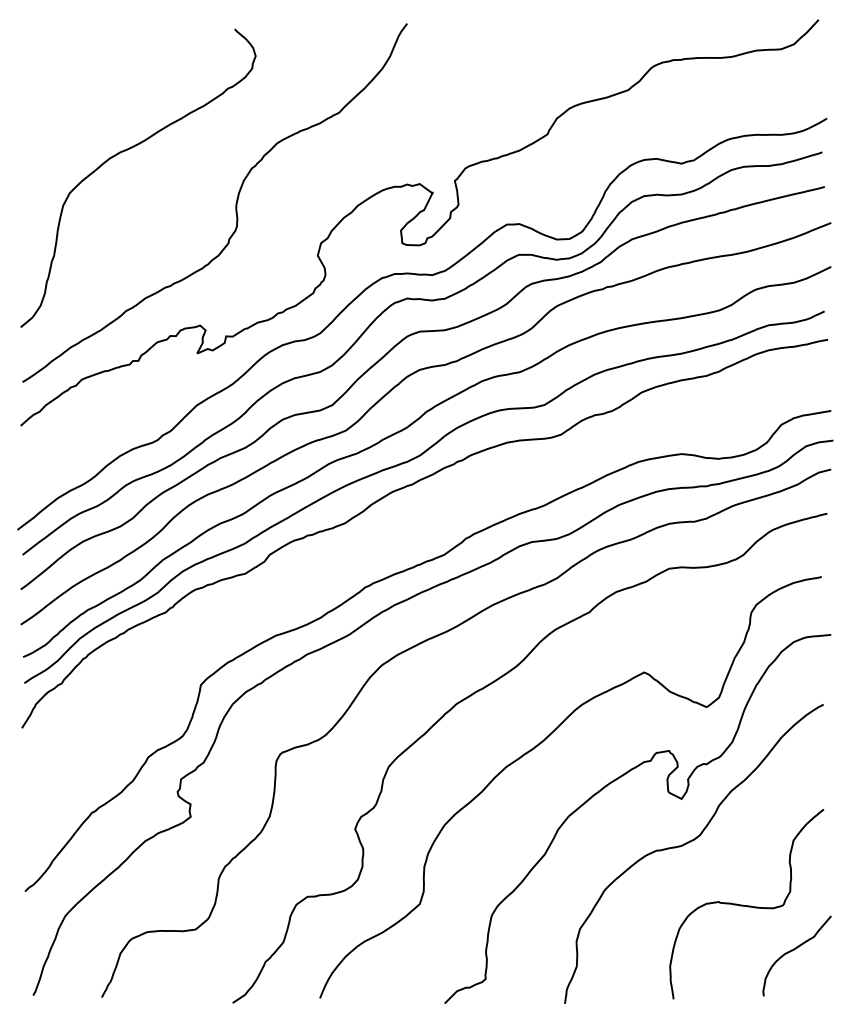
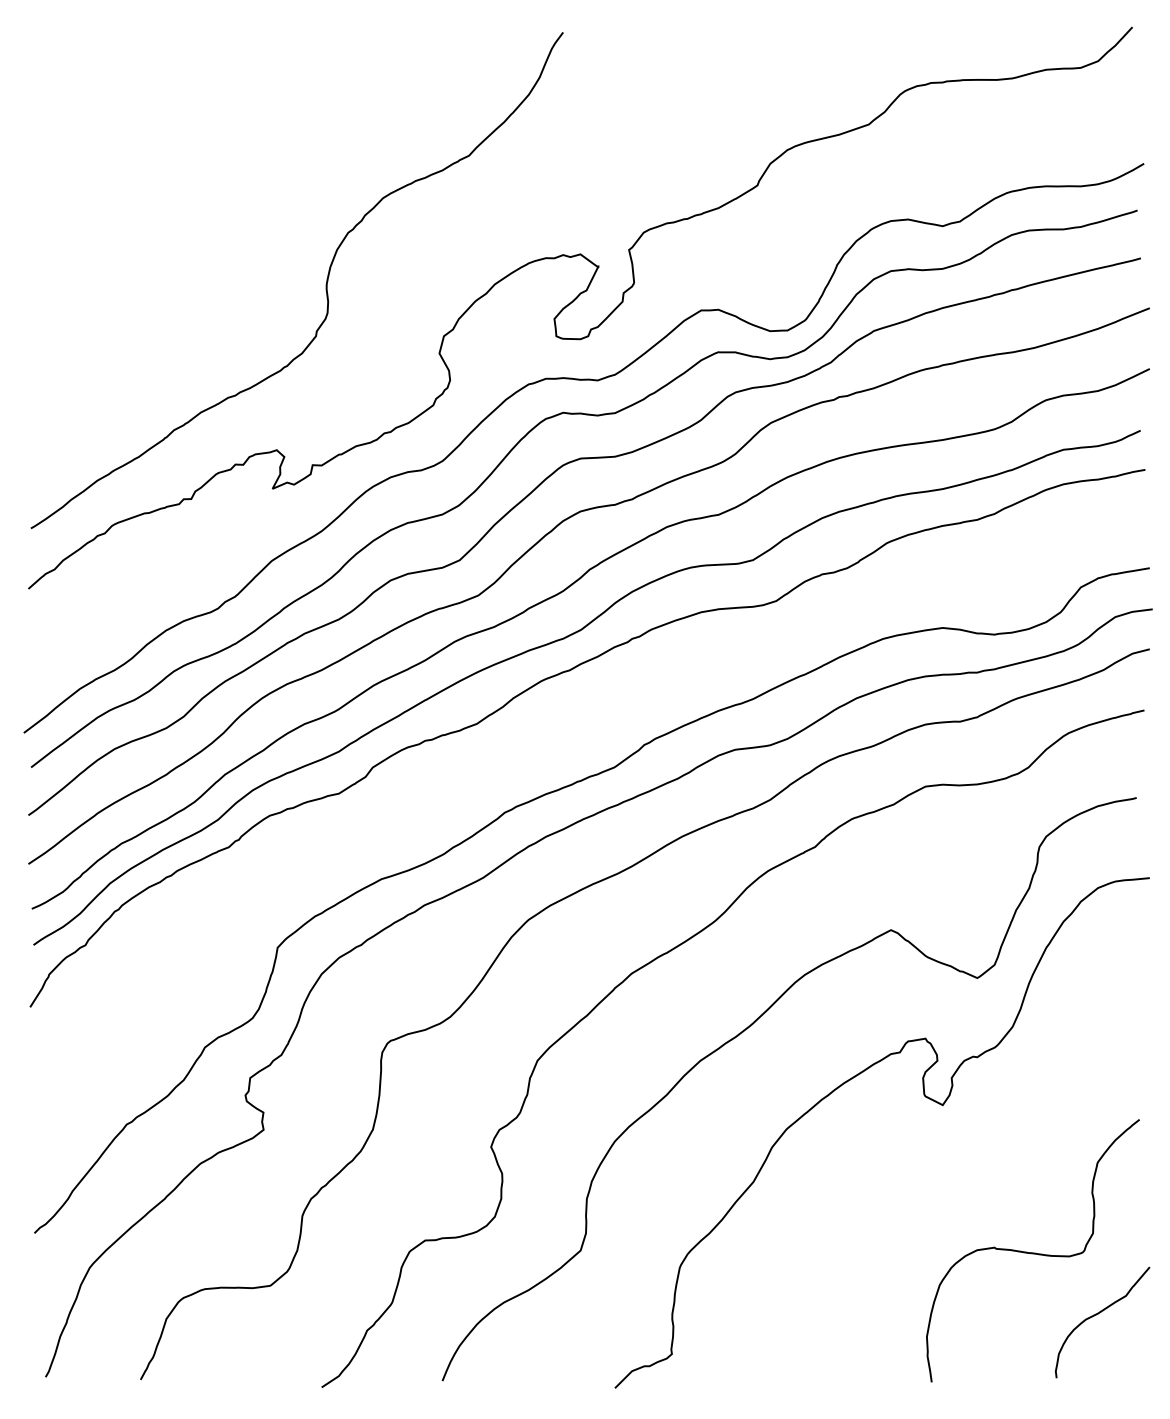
curve: (124, 151) -> (172, 209), removed
curve: (688, 843) -> (952, 1166), removed

